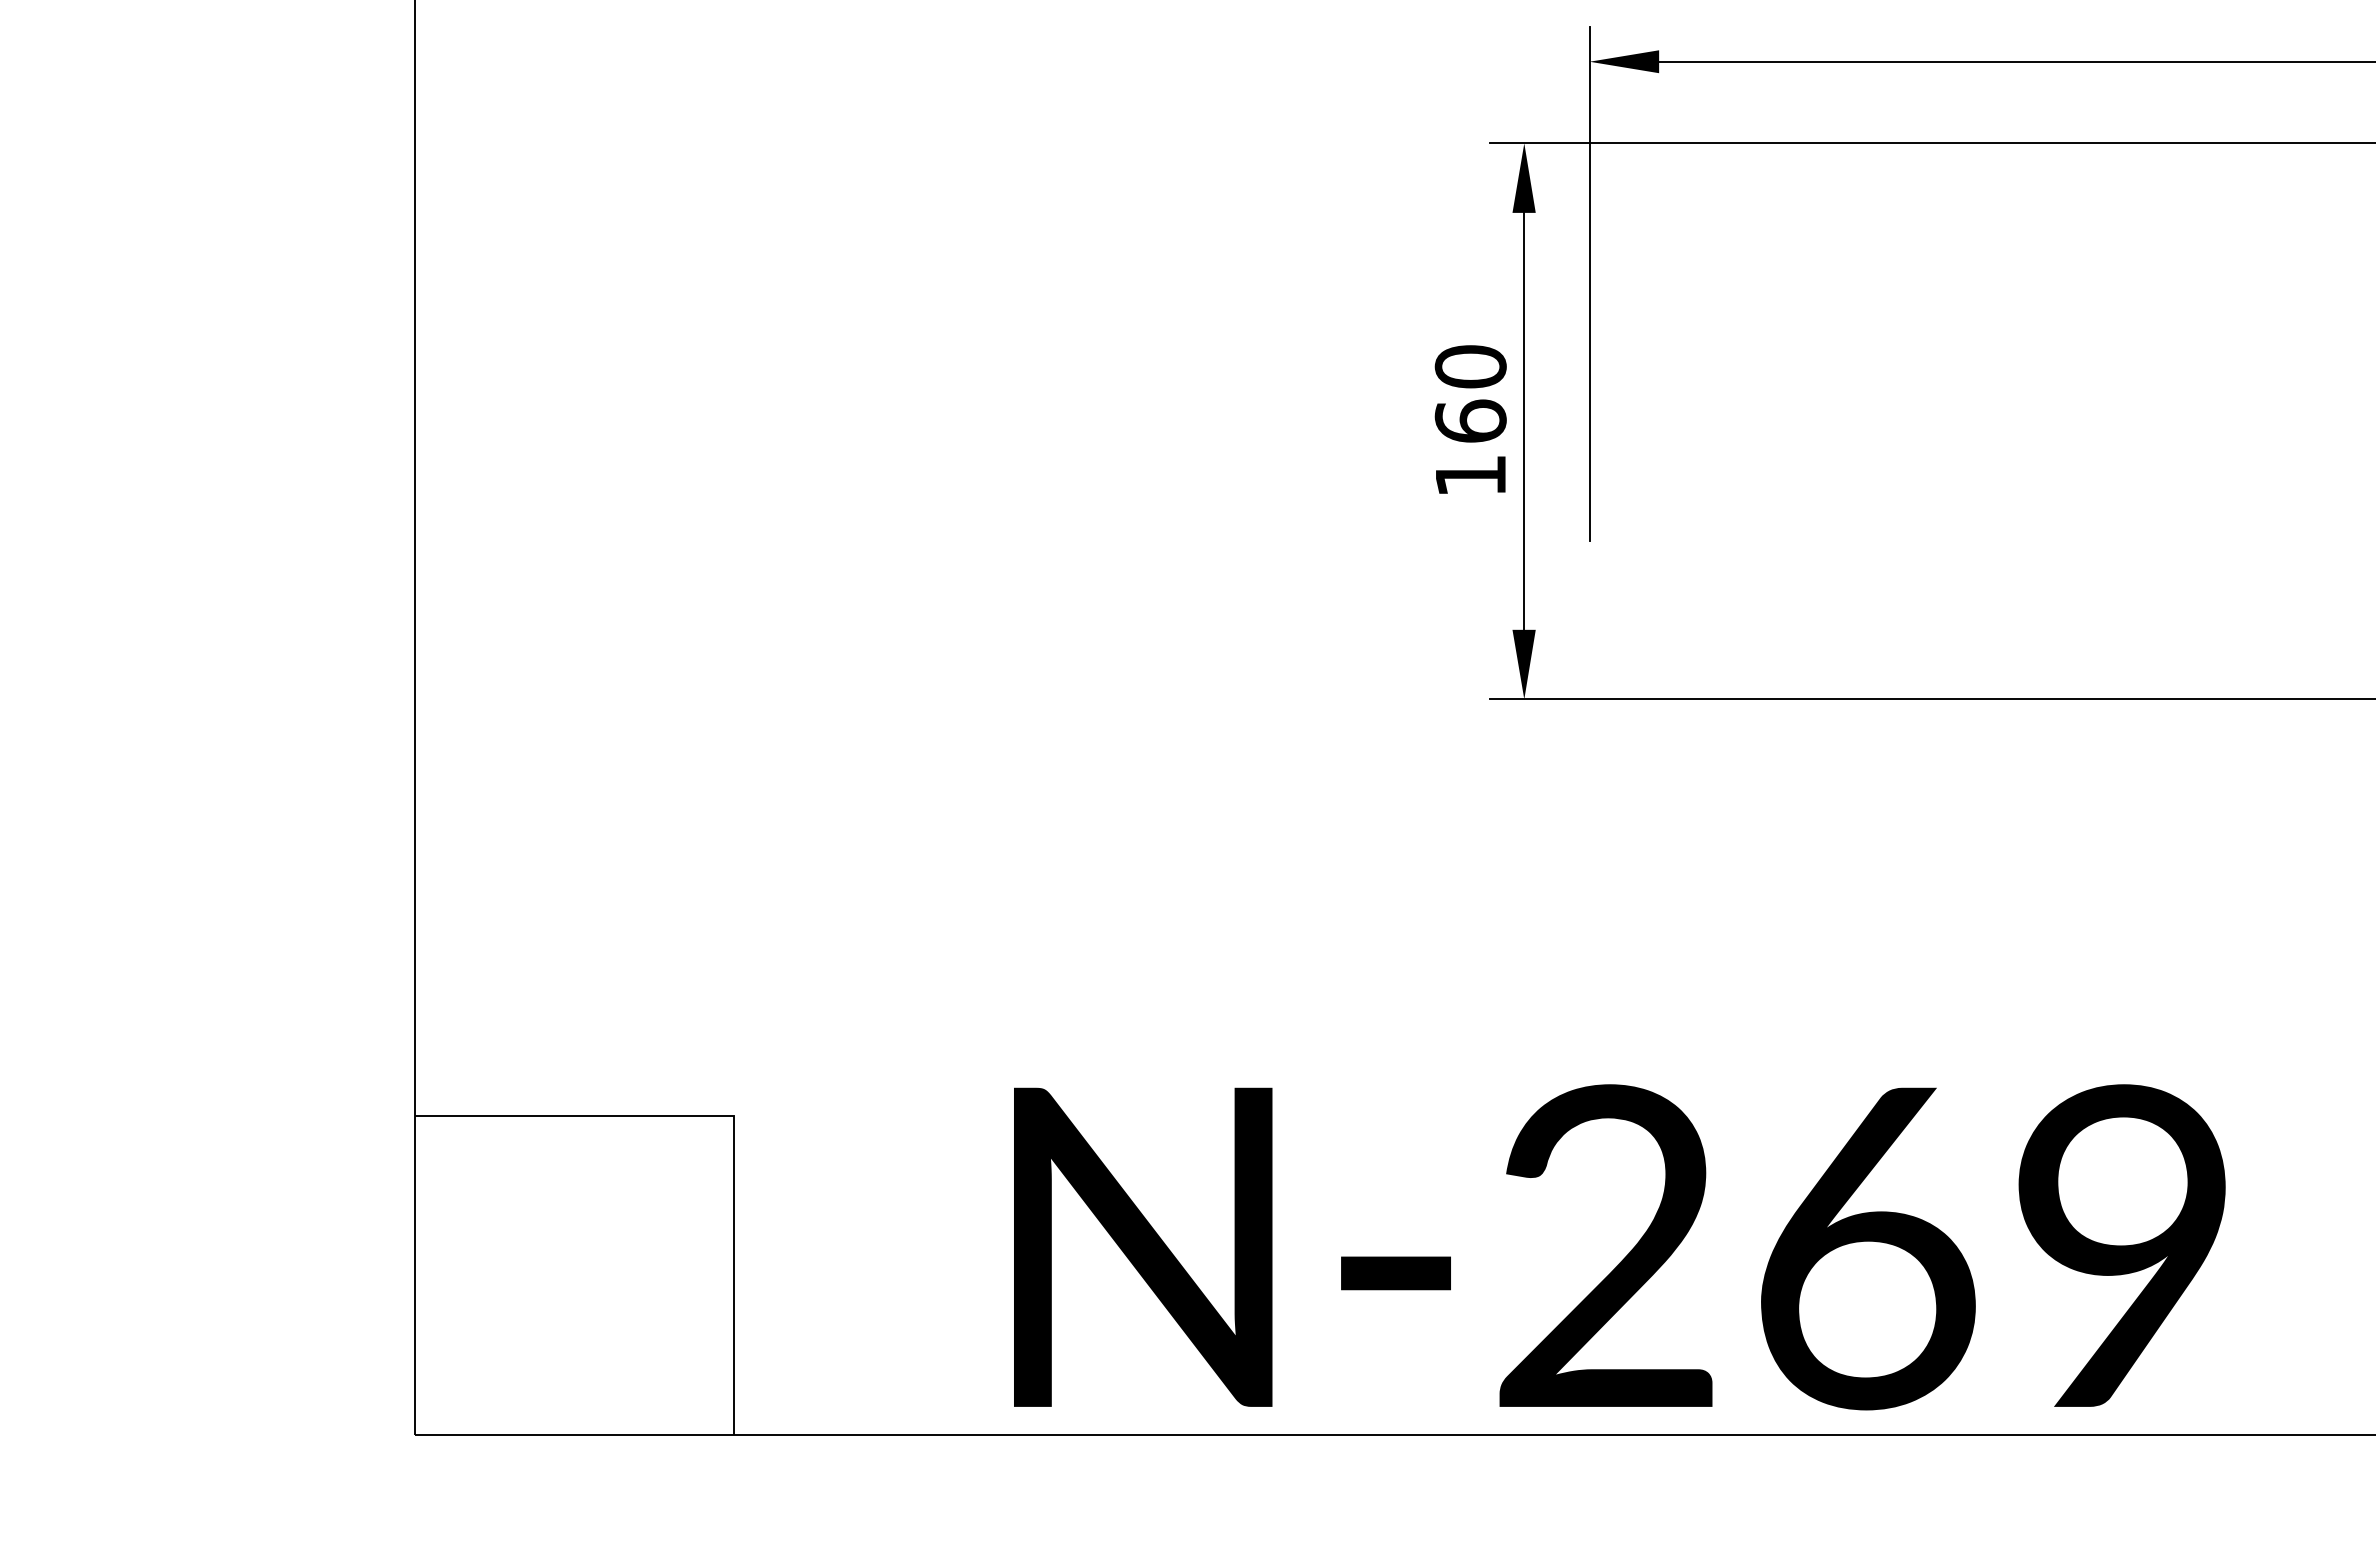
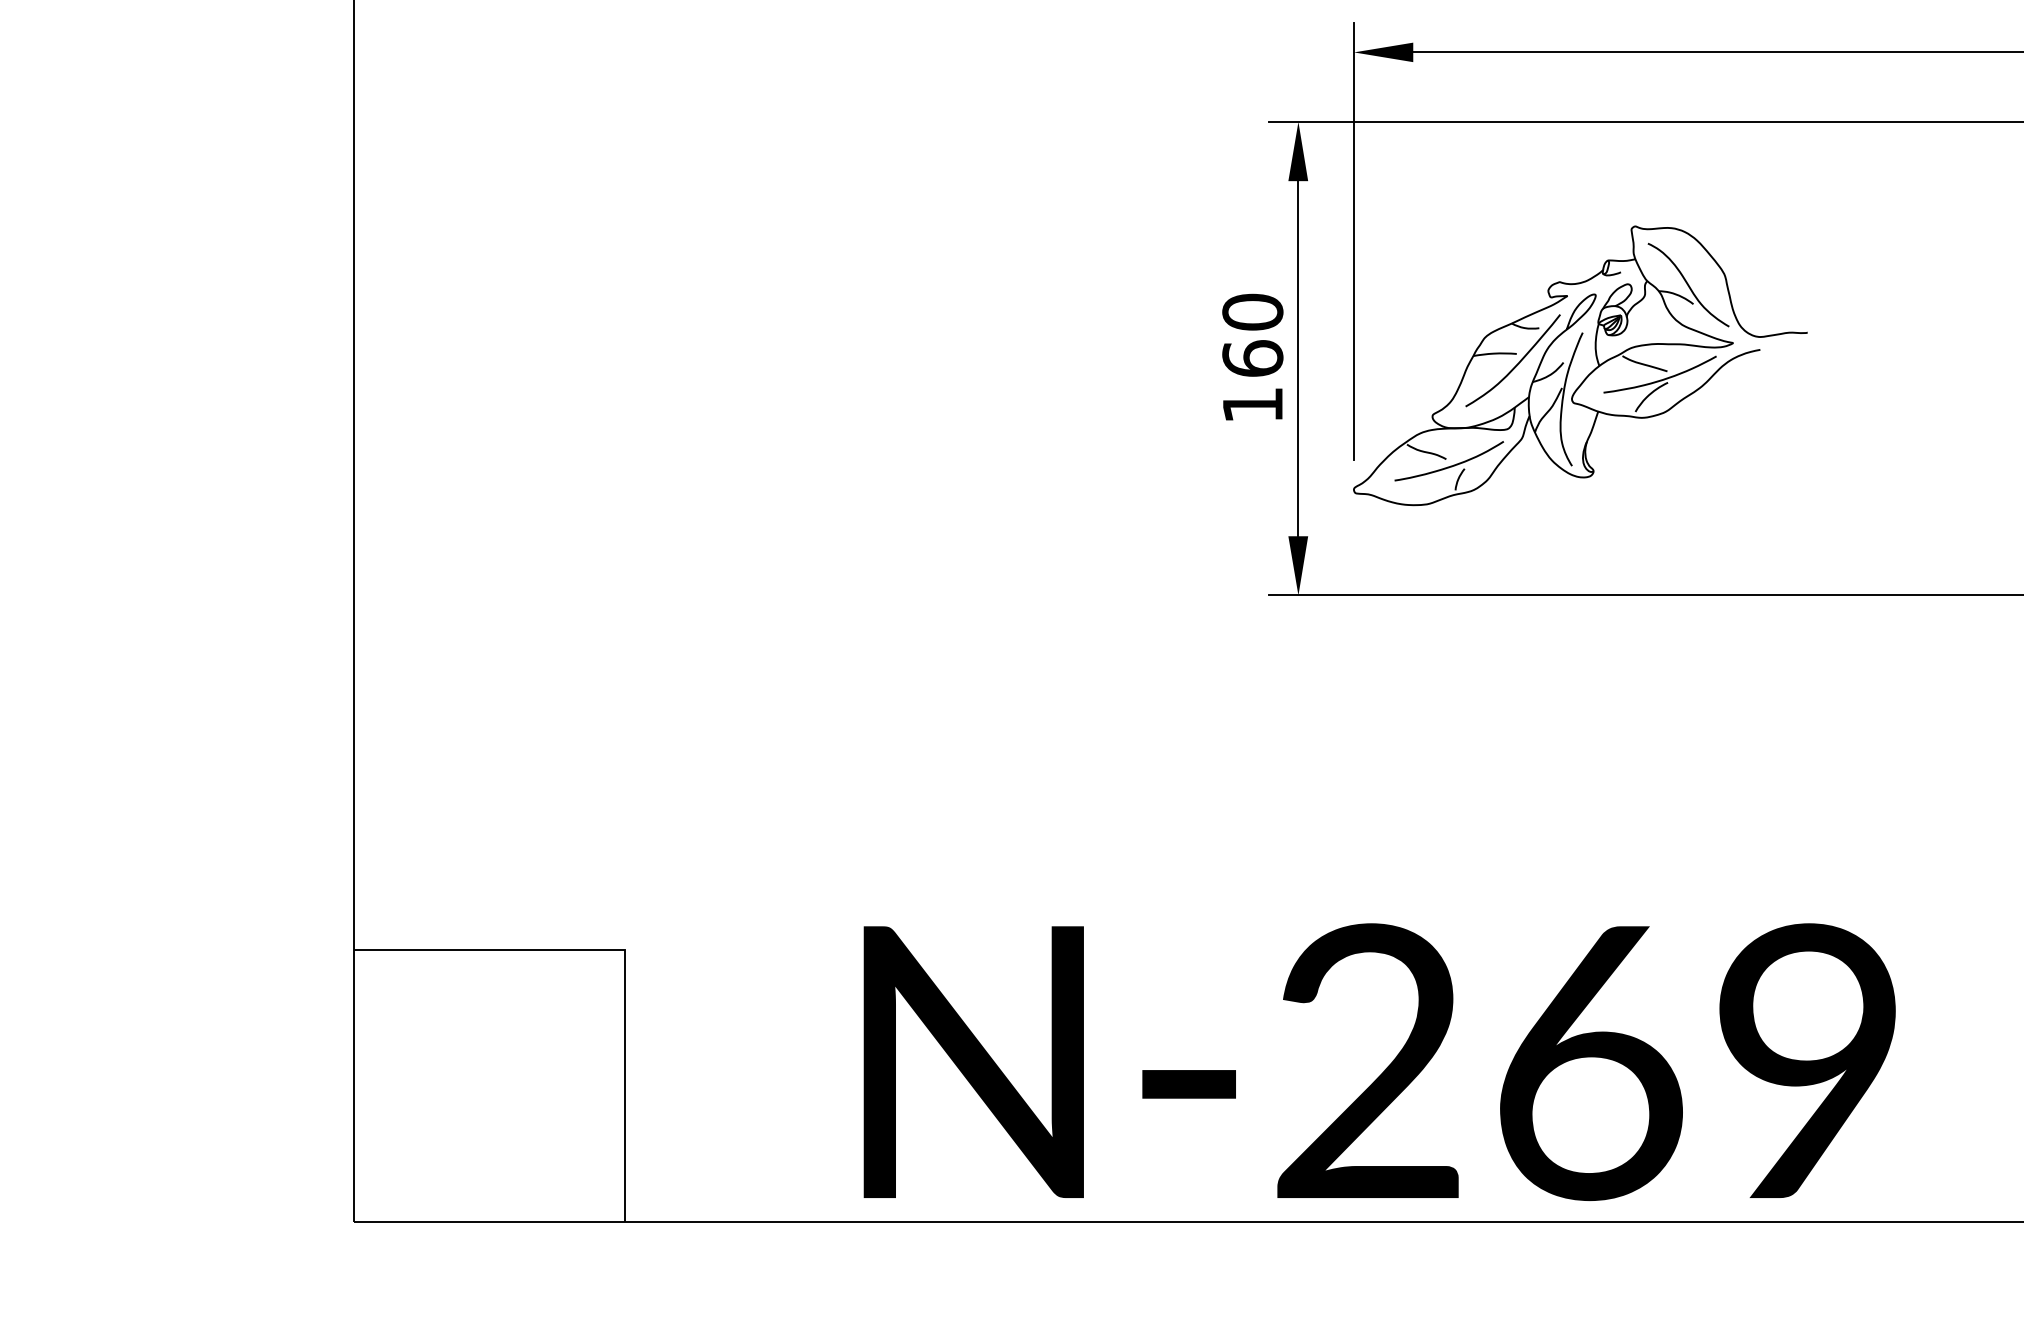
part: (1855, 429) -> (1580, 365), added

